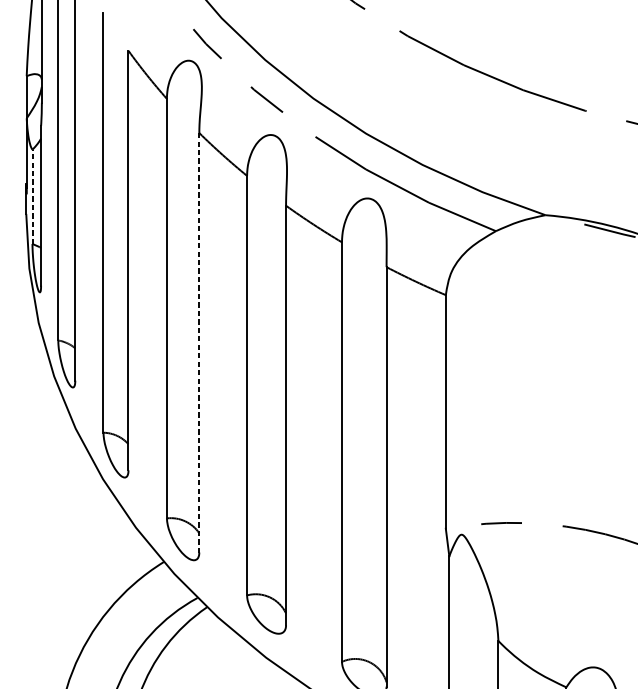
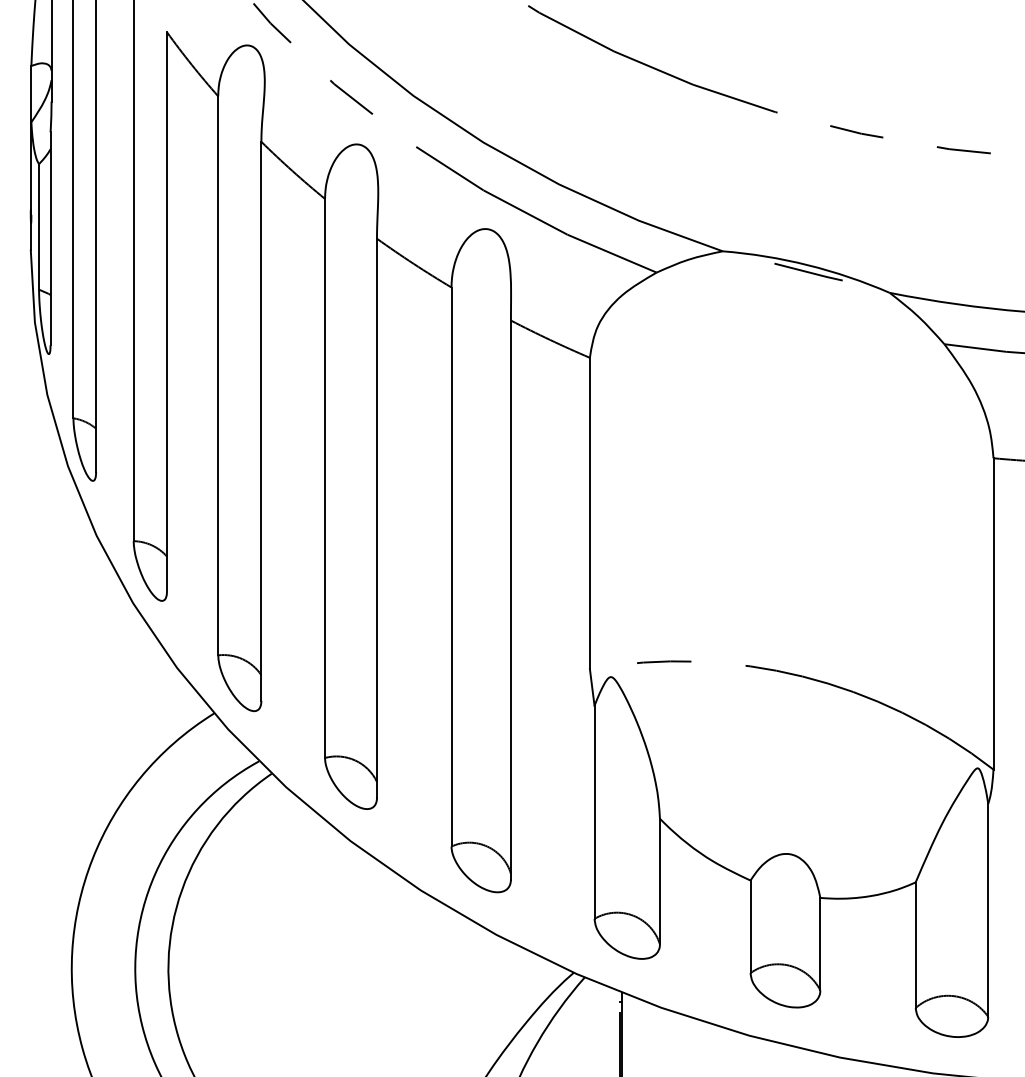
line: (32, 196) -> (39, 226), dashed -> solid
line: (199, 342) -> (261, 421), dashed -> solid

